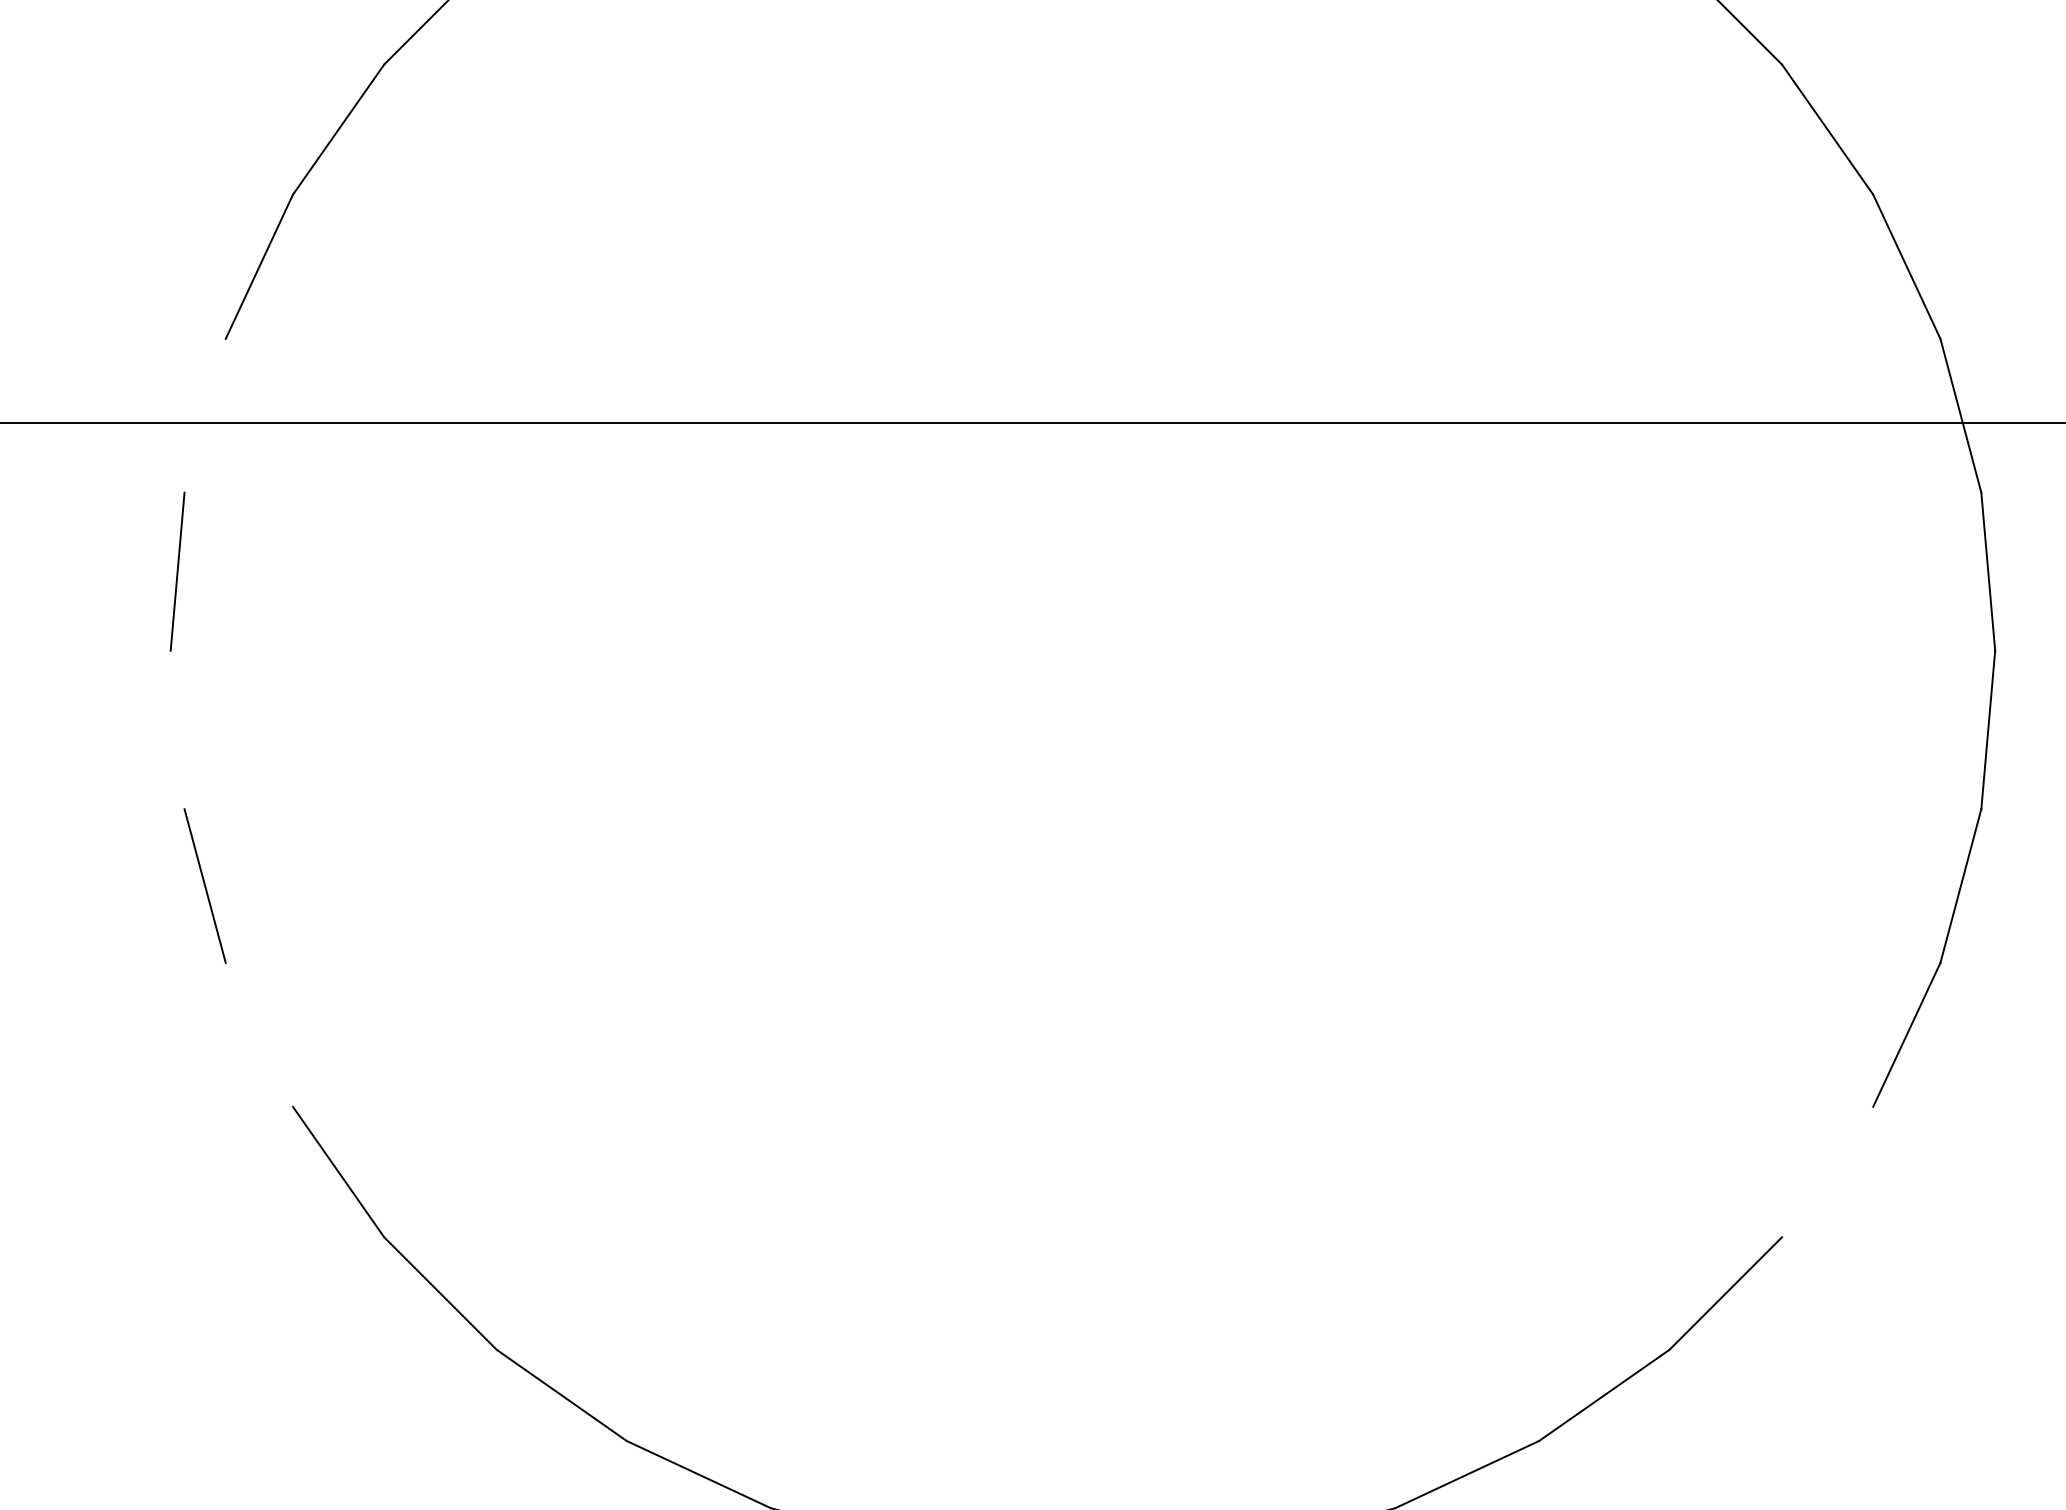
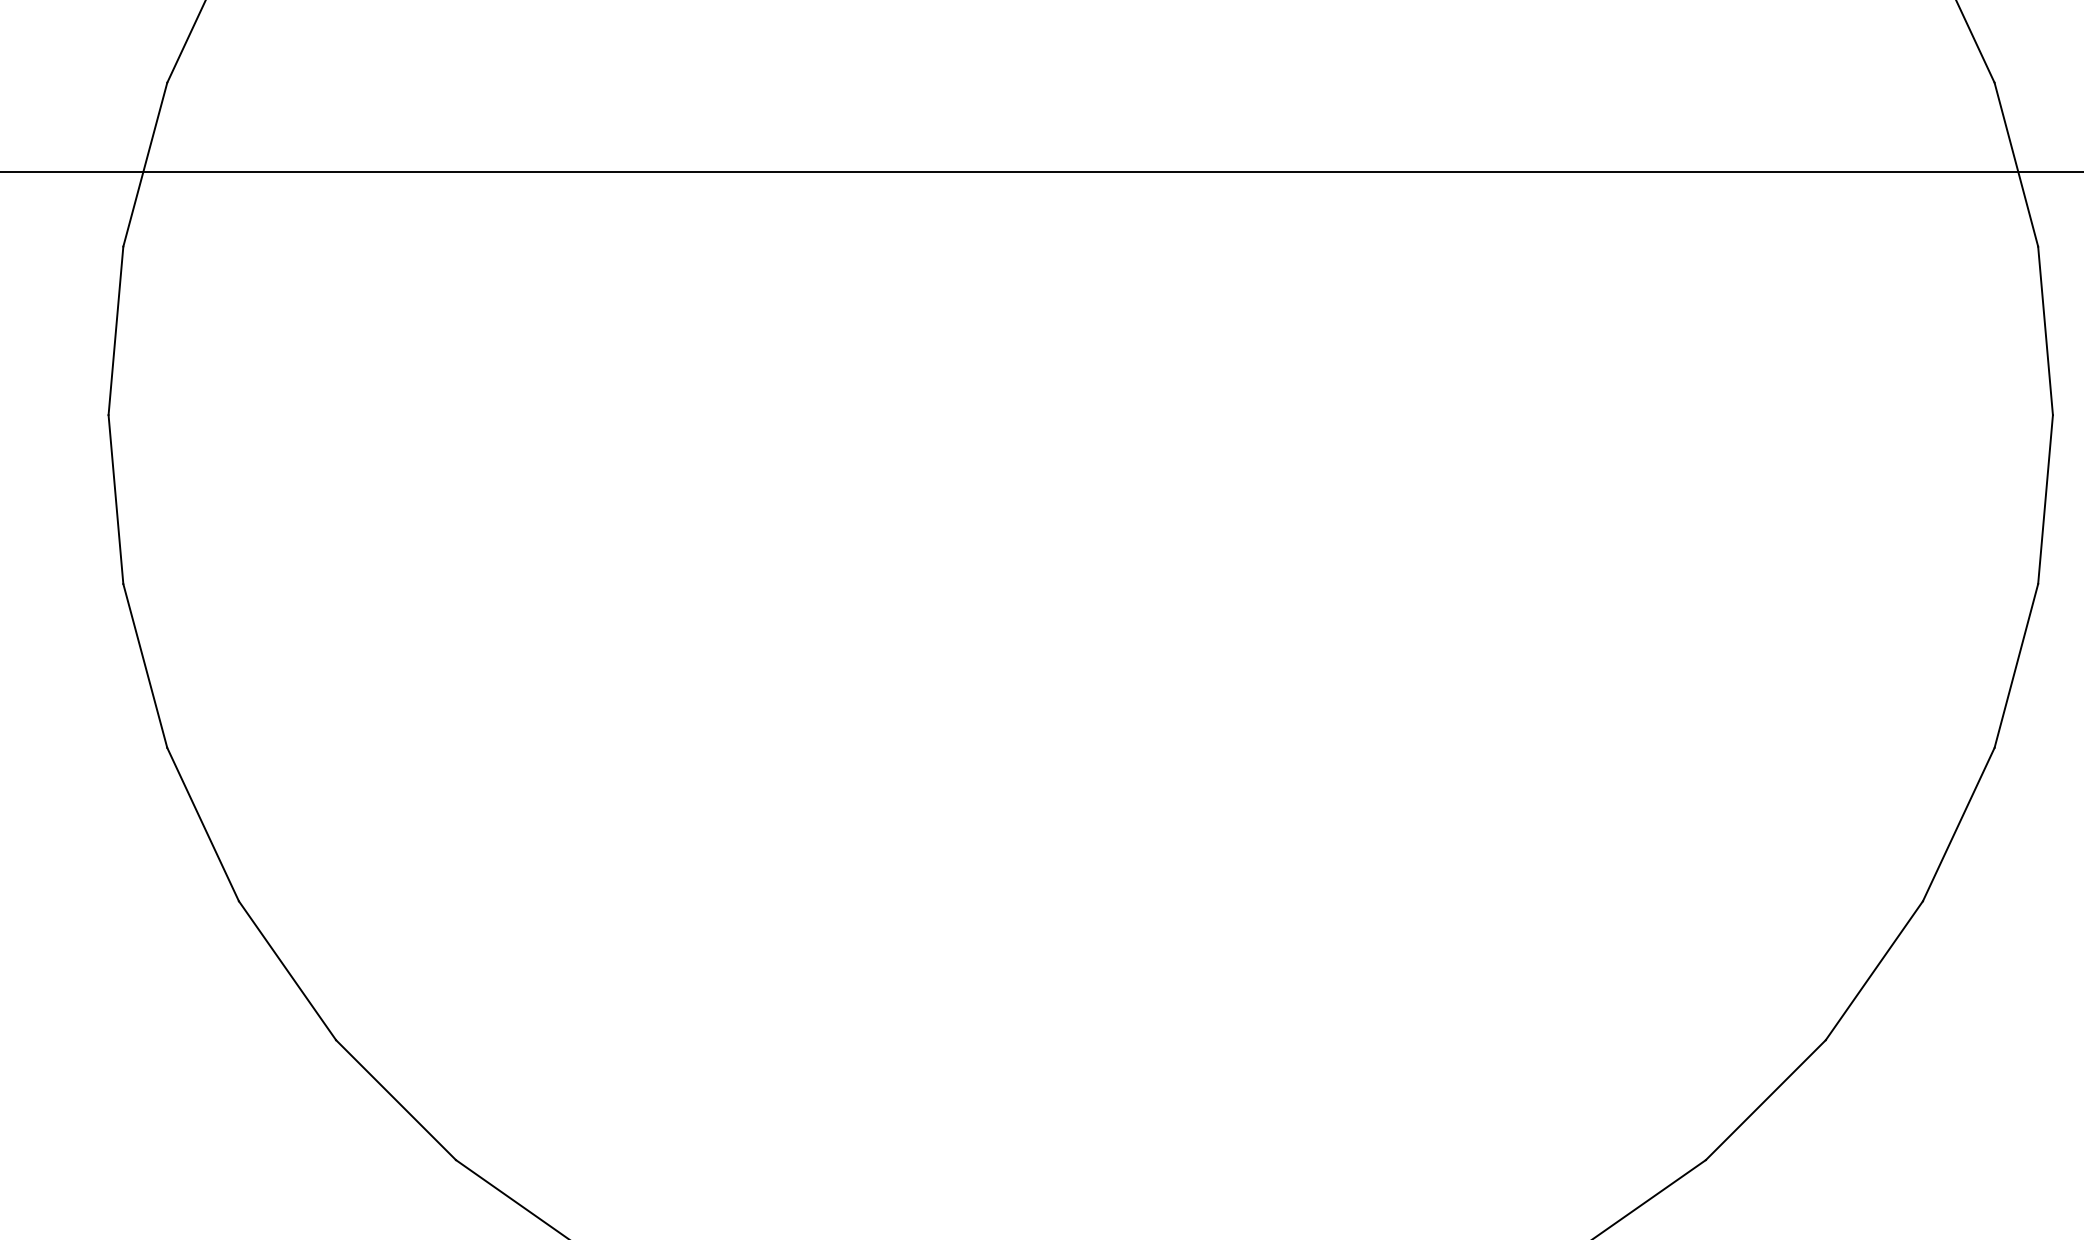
line: (204, 415) -> (144, 164), added
line: (177, 729) -> (115, 499), added
line: (259, 1034) -> (203, 824), added
line: (1827, 1171) -> (1874, 970), added

